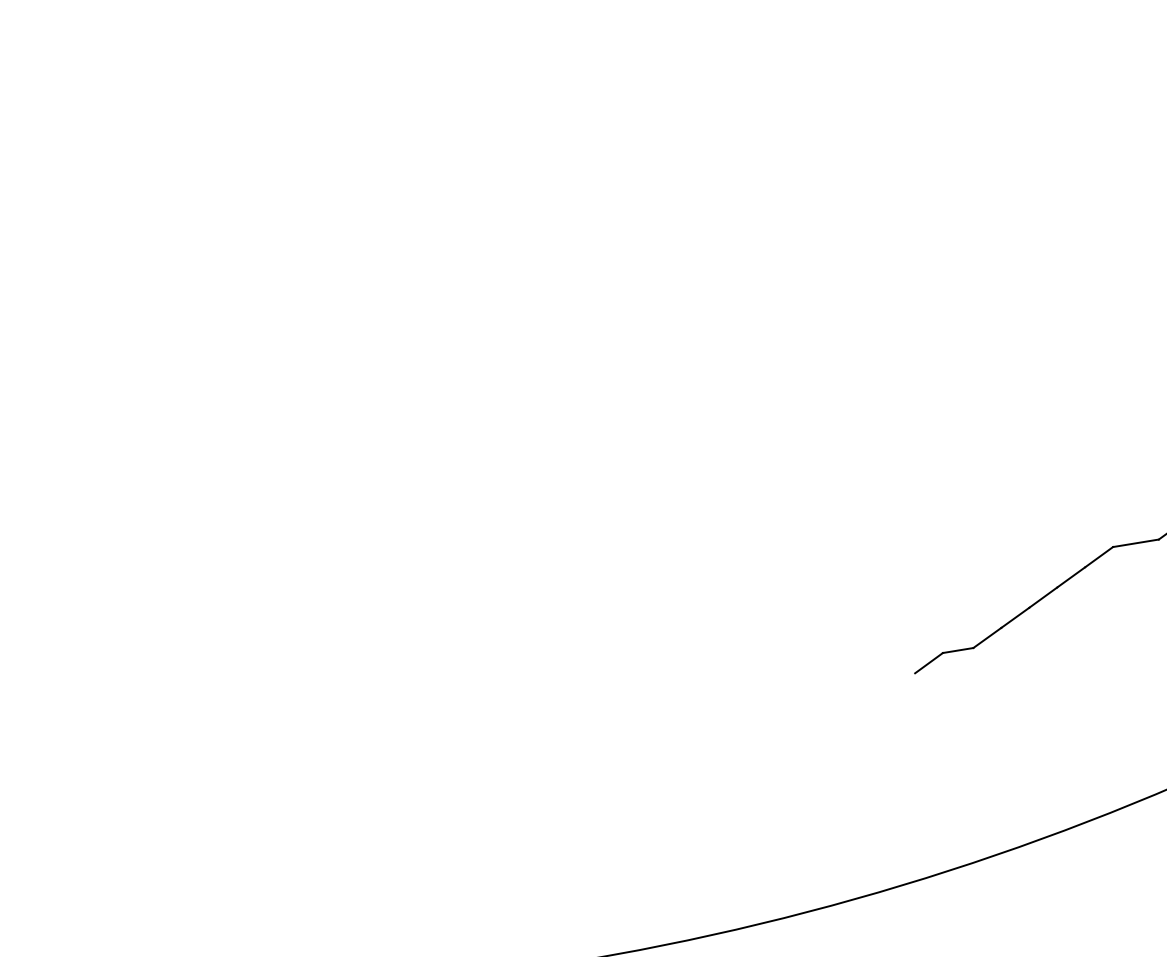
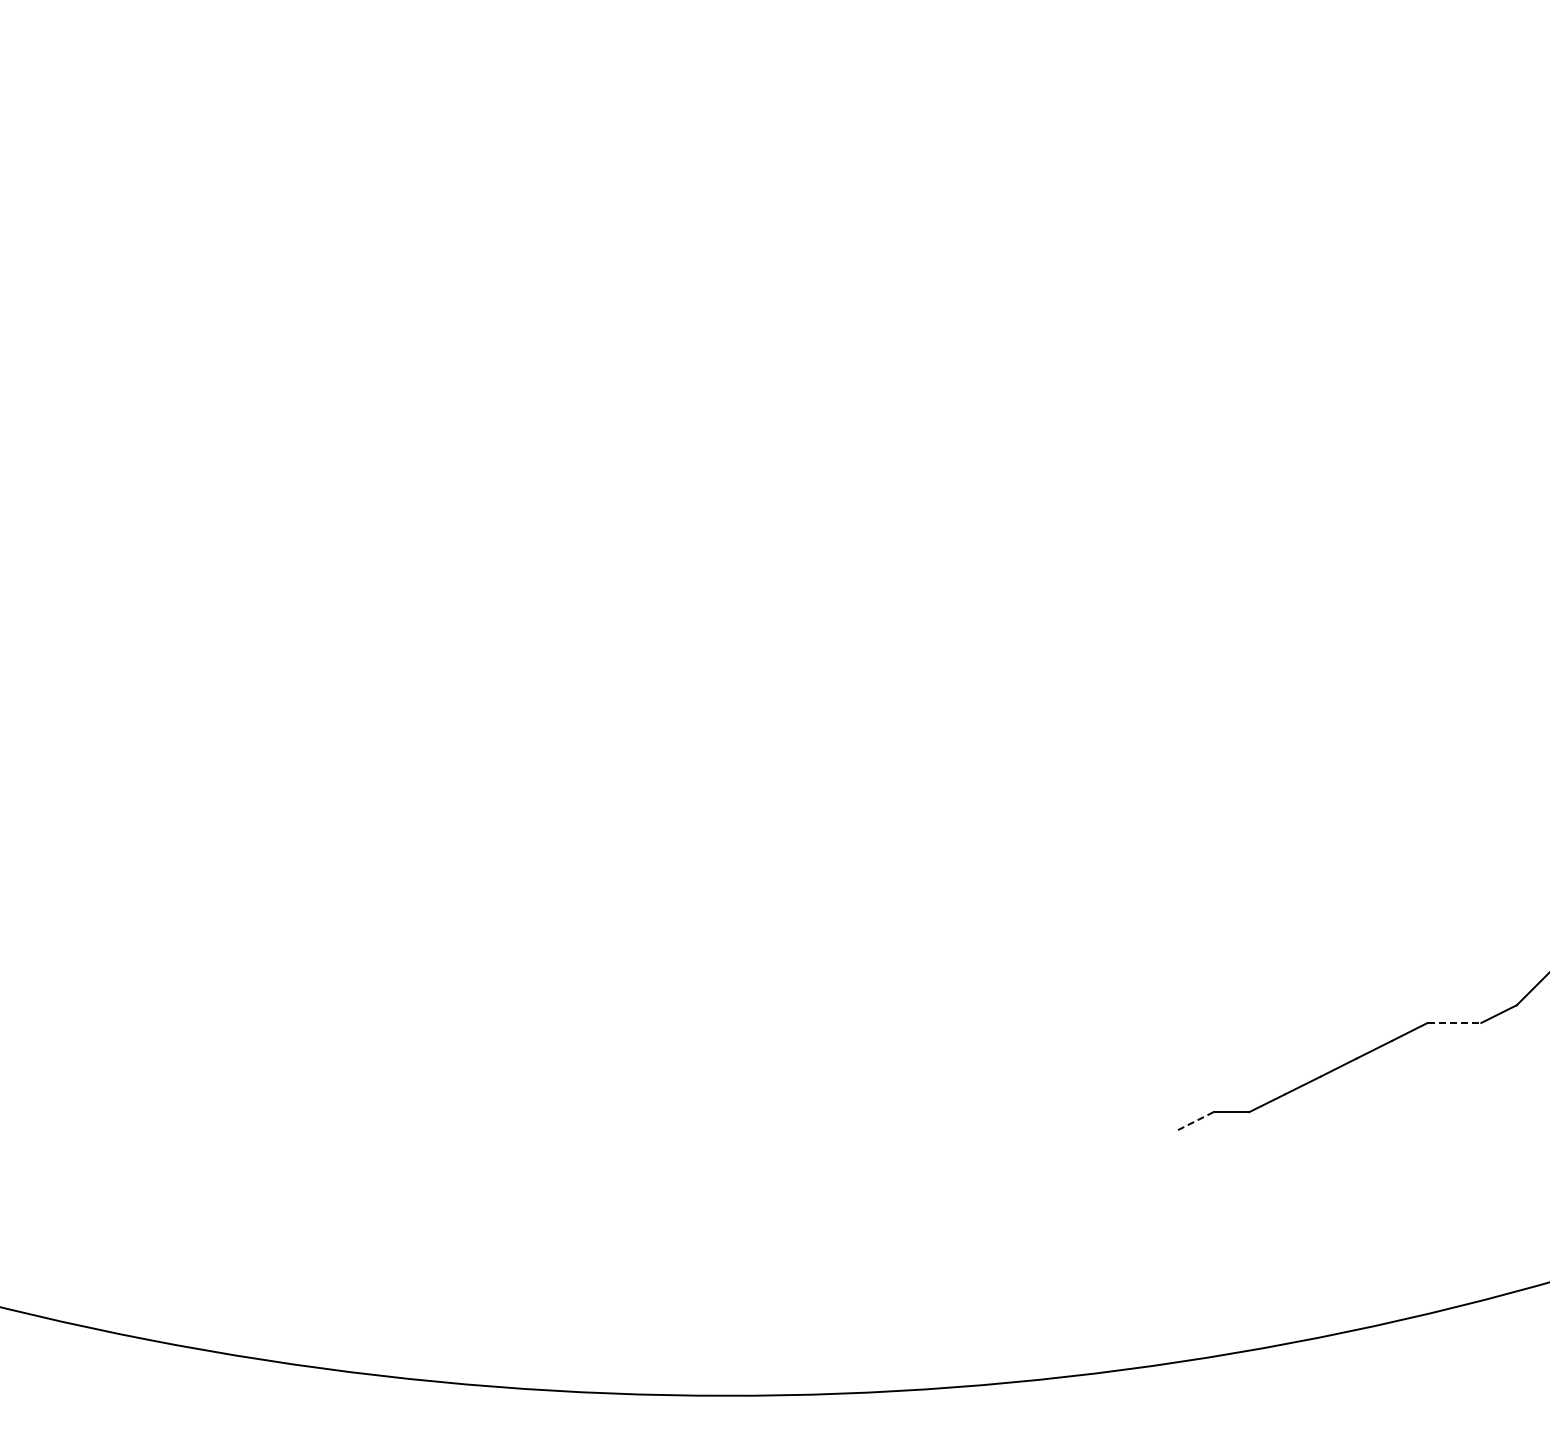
line: (1135, 542) -> (1454, 1022), solid -> dashed
line: (928, 663) -> (1195, 1121), solid -> dashed

